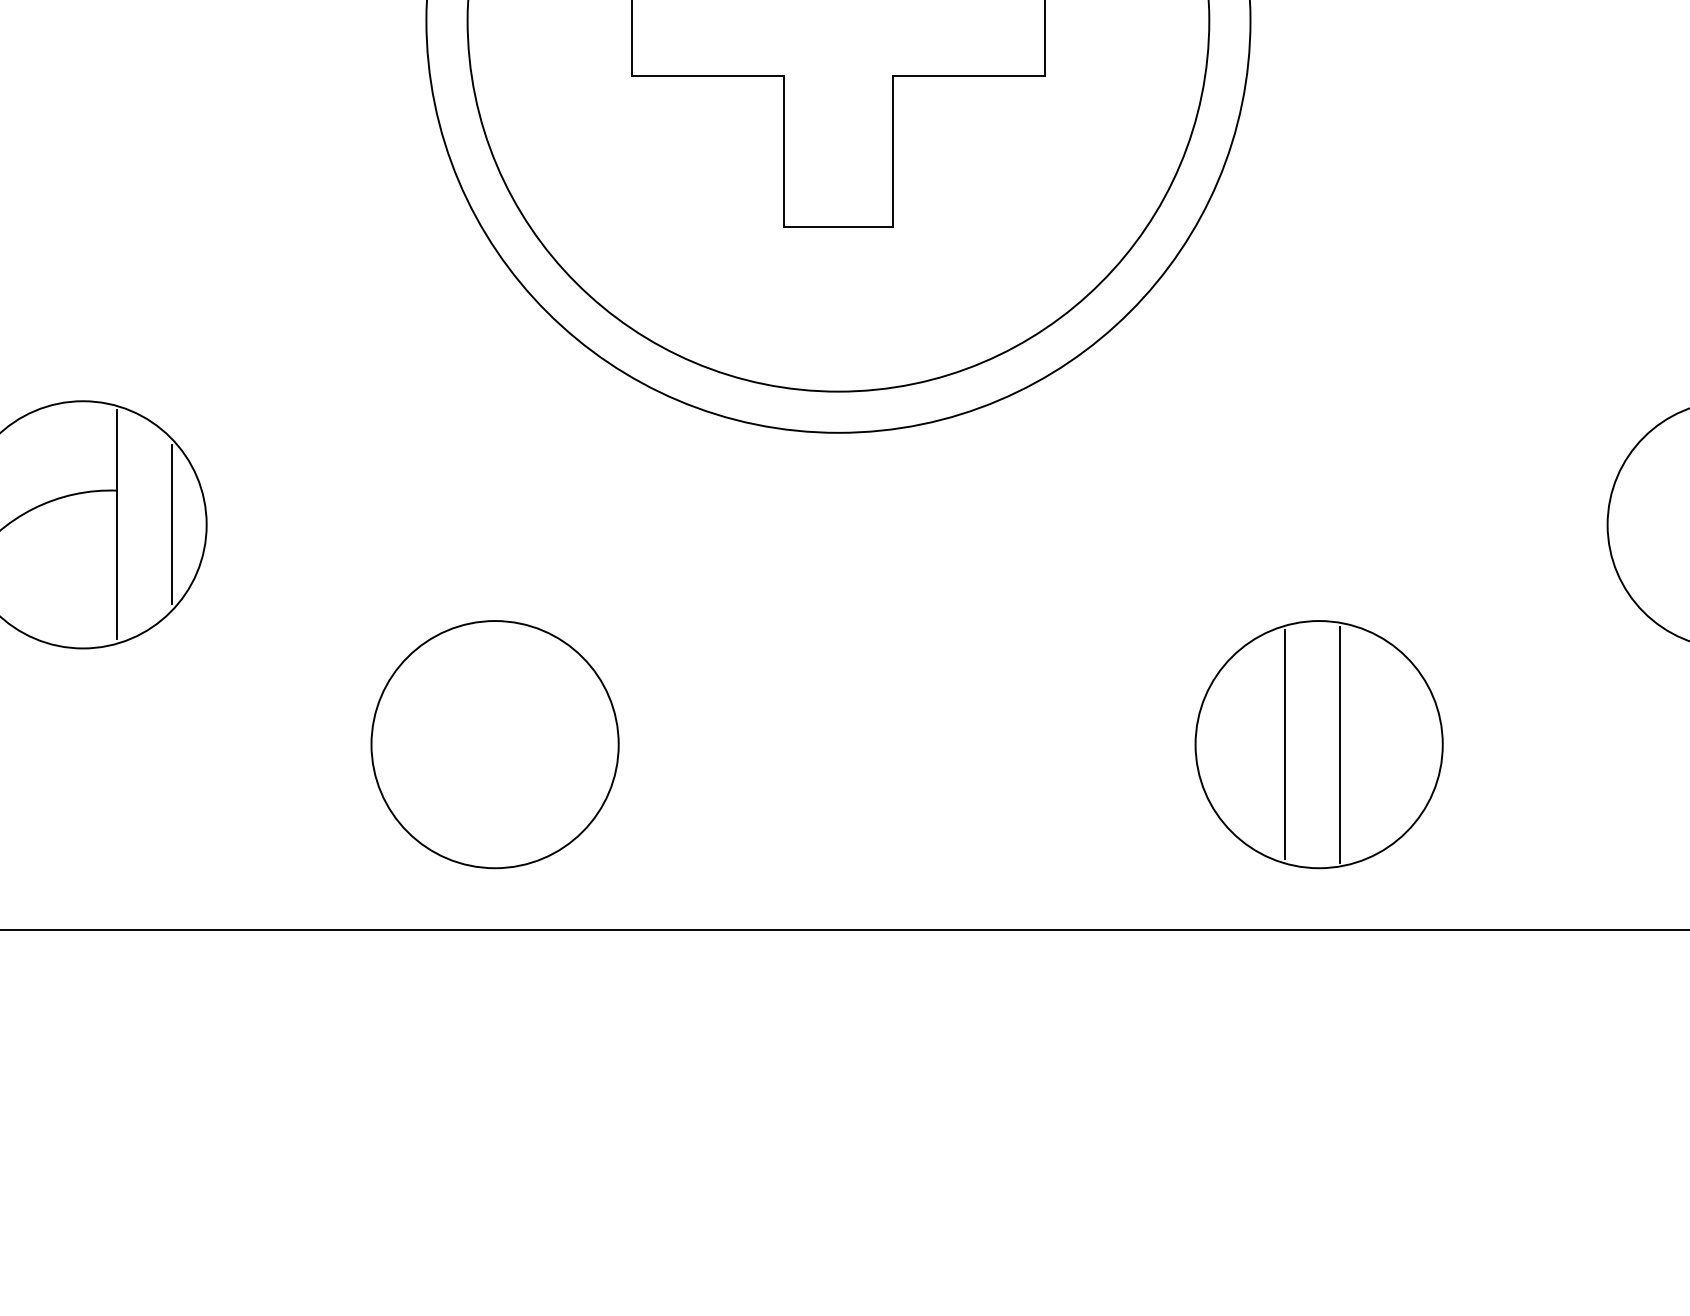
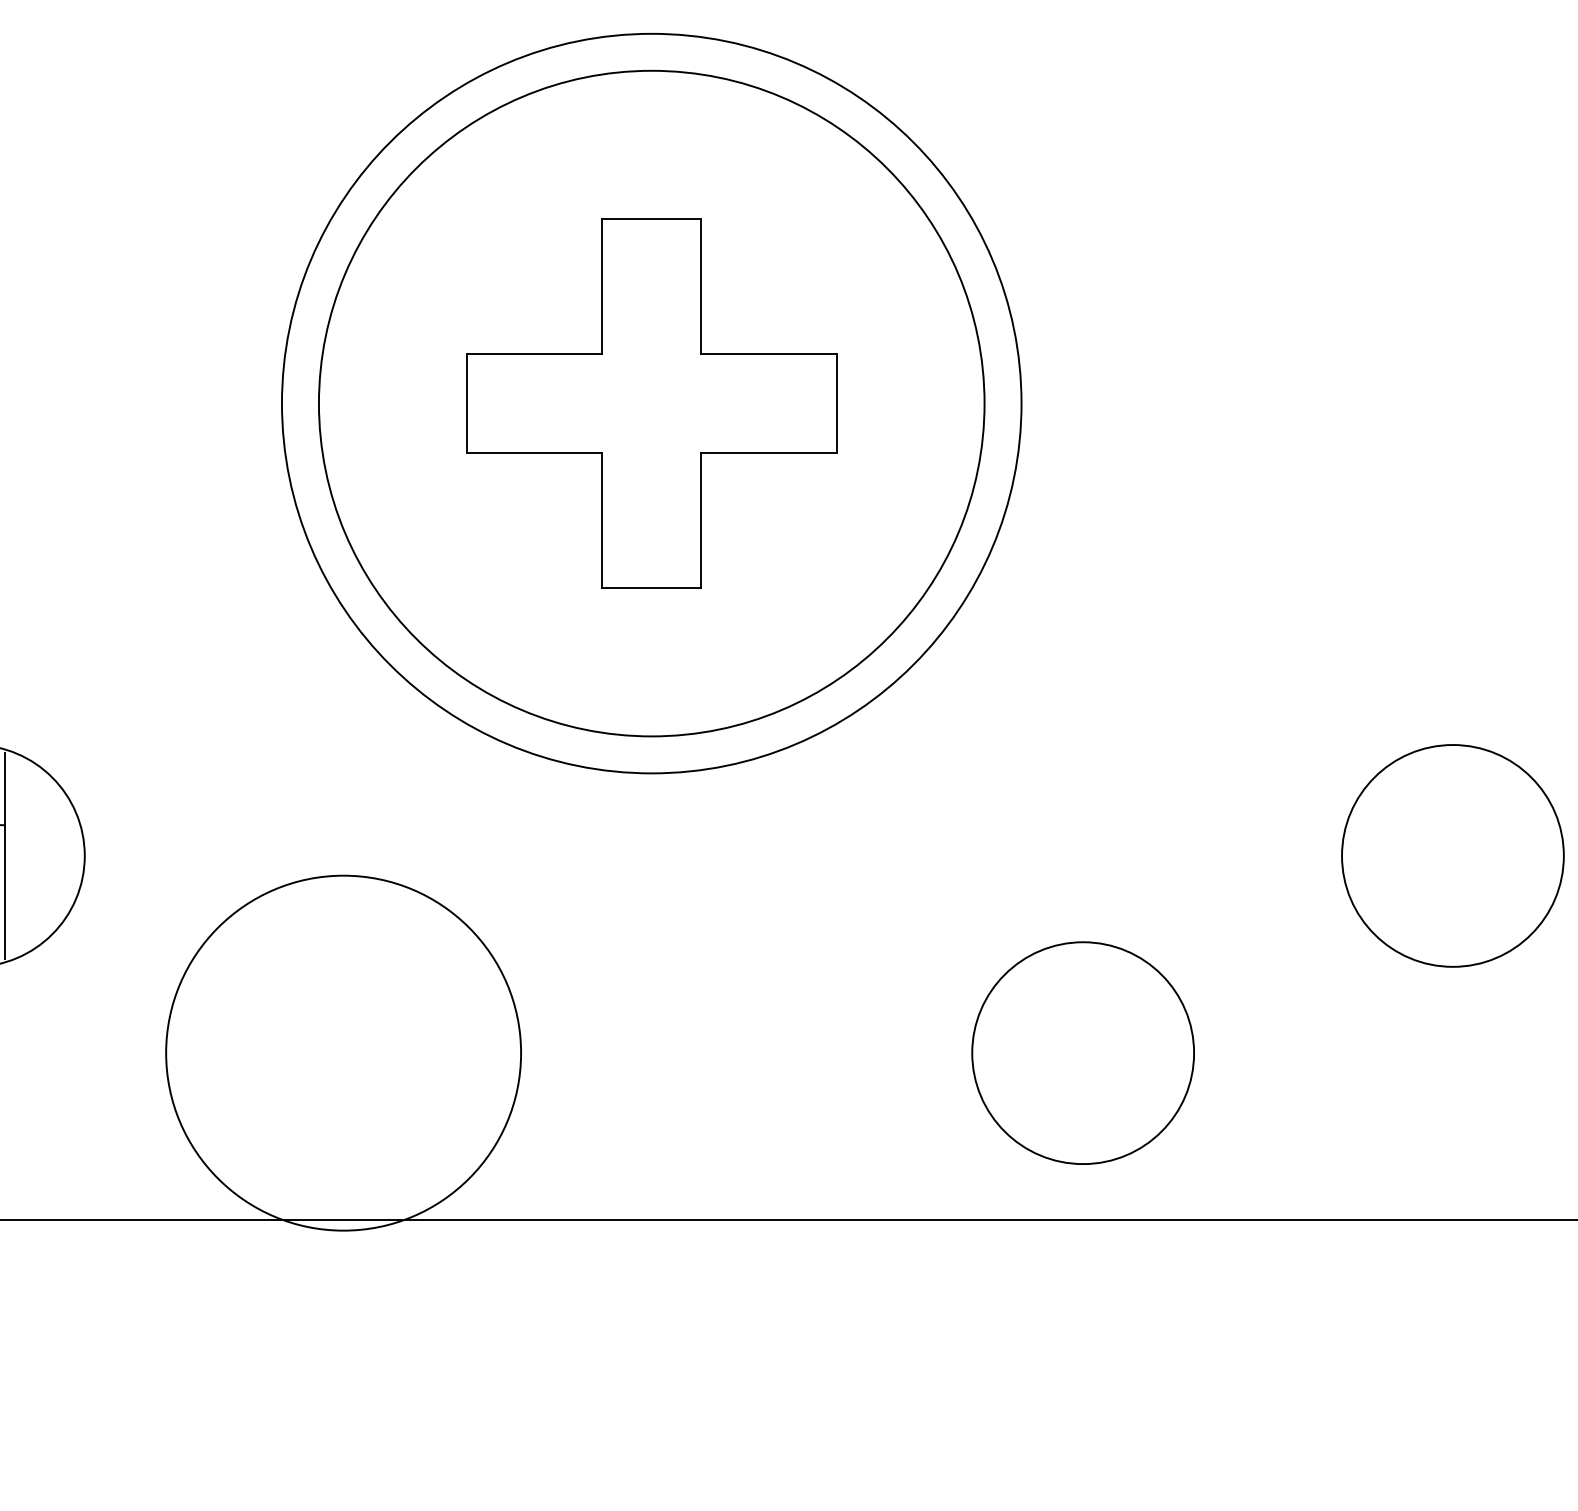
line: (171, 524) -> (53, 855), removed
line: (1285, 743) -> (1052, 1052), removed
circle: (494, 744) -> (343, 1053), size x1.6
line: (1339, 744) -> (1101, 1053), removed

